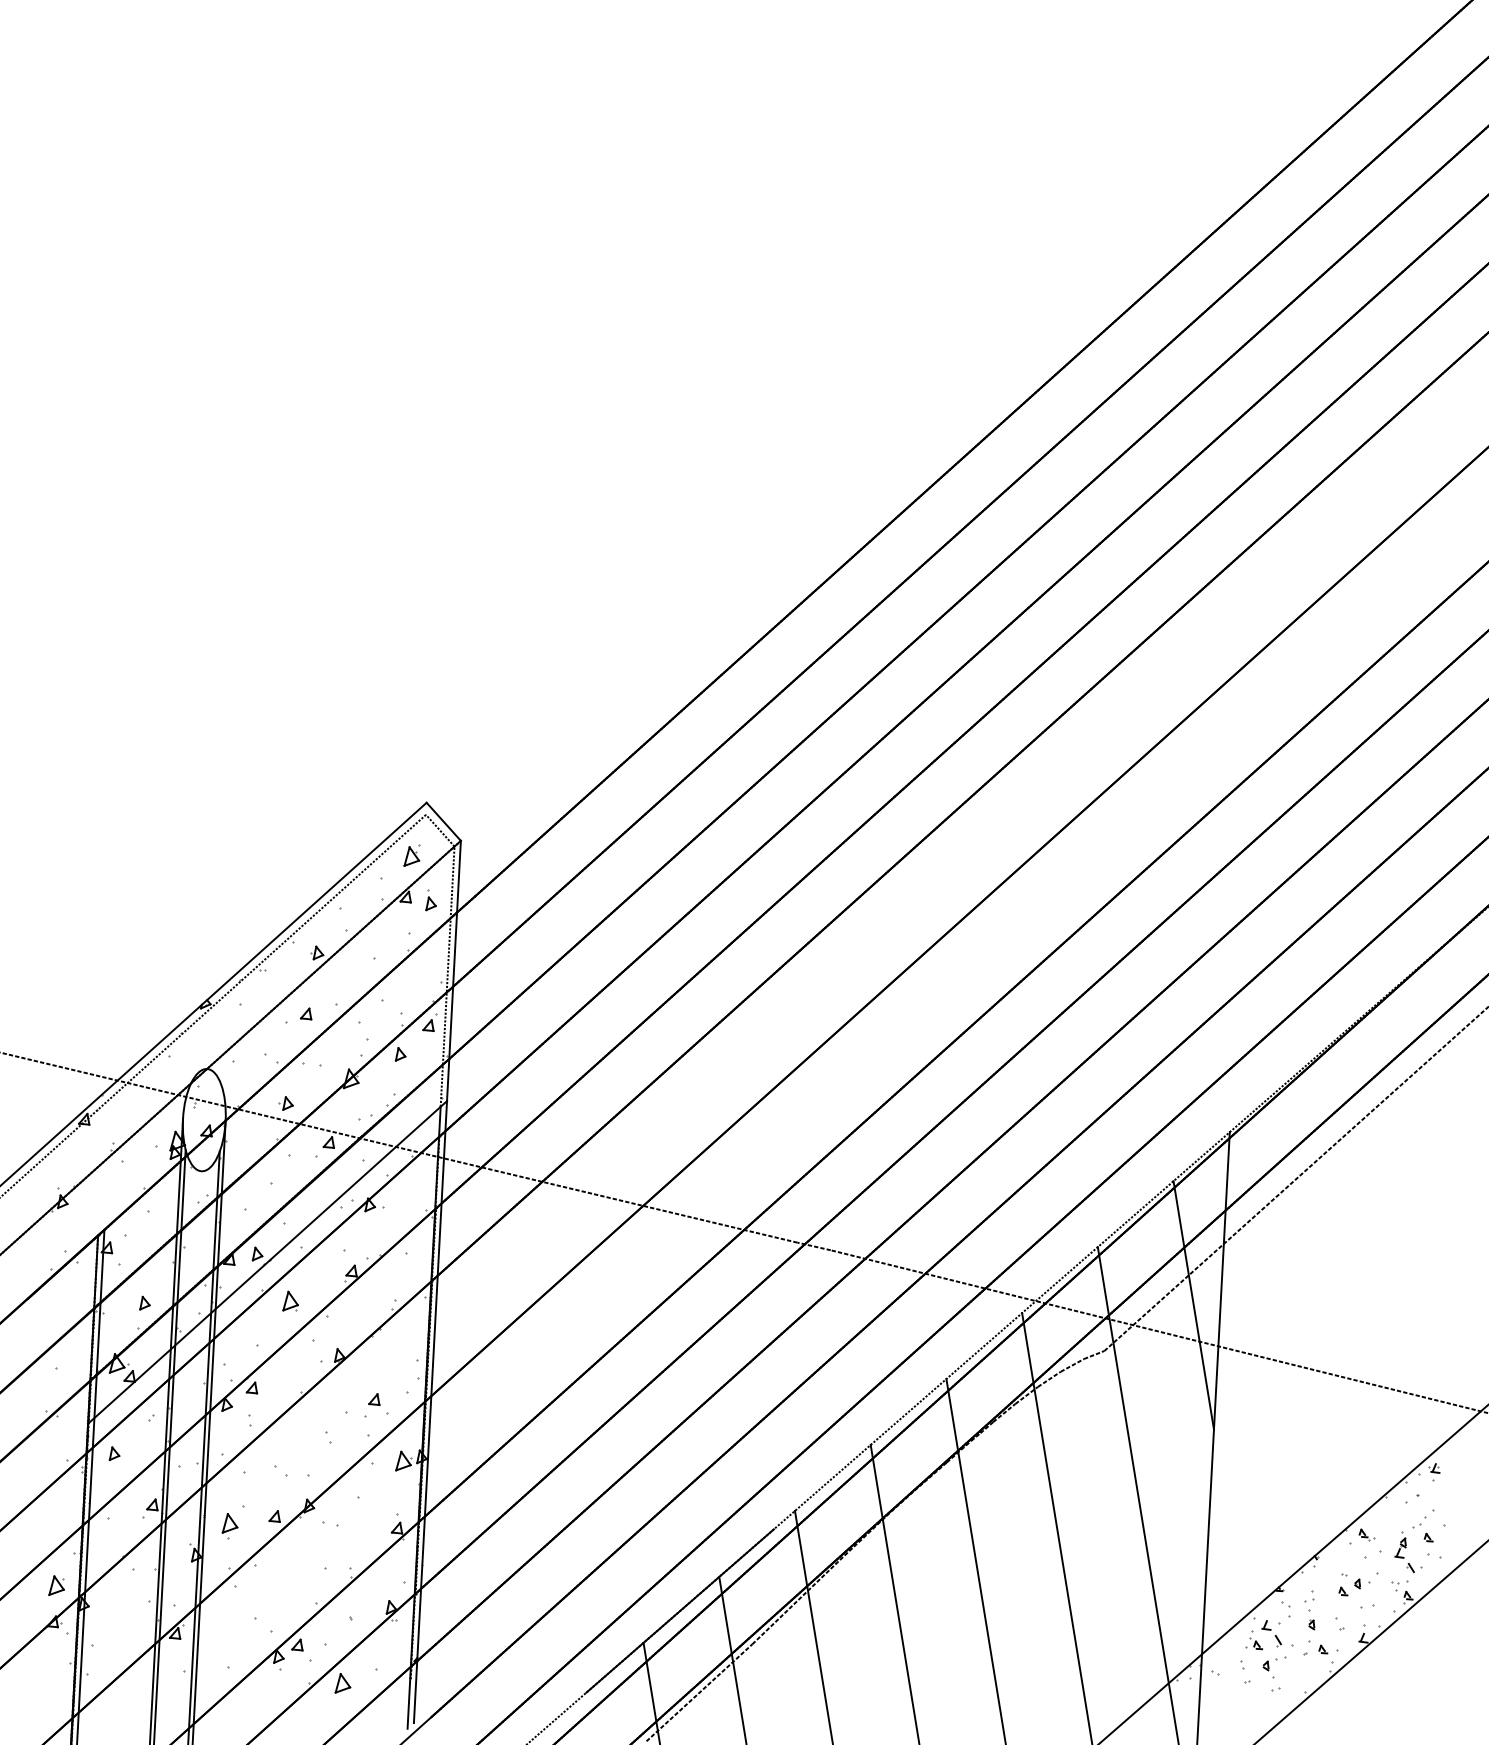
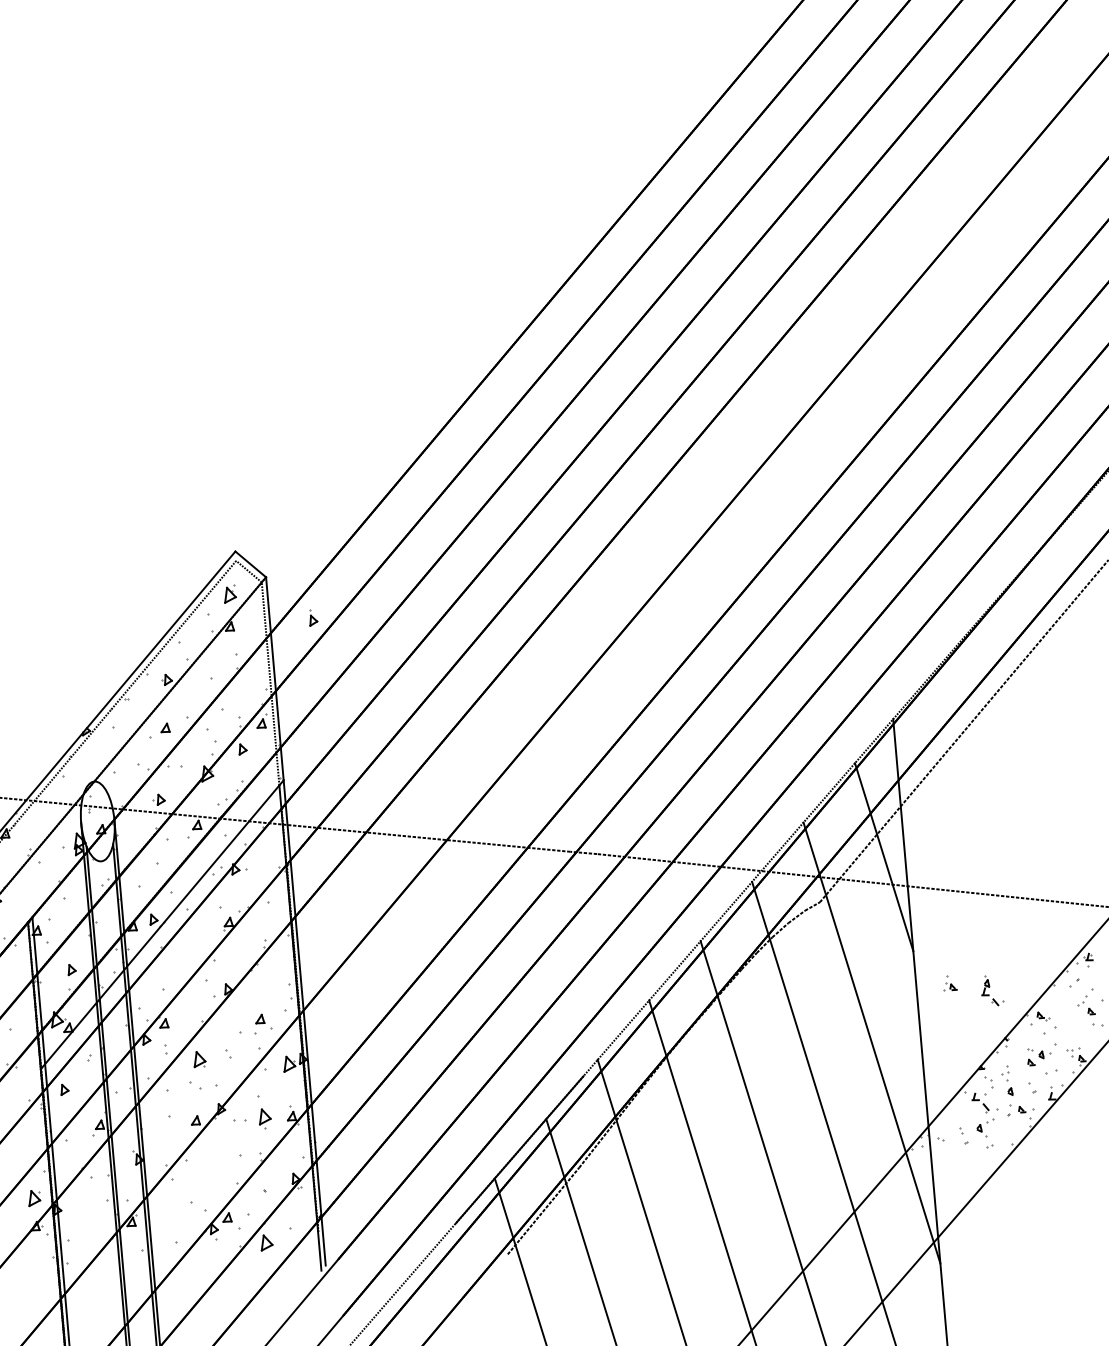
part: (430, 900) -> (312, 617), moved
part: (290, 1300) -> (199, 1058), moved
part: (229, 1526) -> (264, 1118), moved
part: (1408, 1552) -> (991, 990), moved
part: (1253, 1640) -> (949, 984), moved

